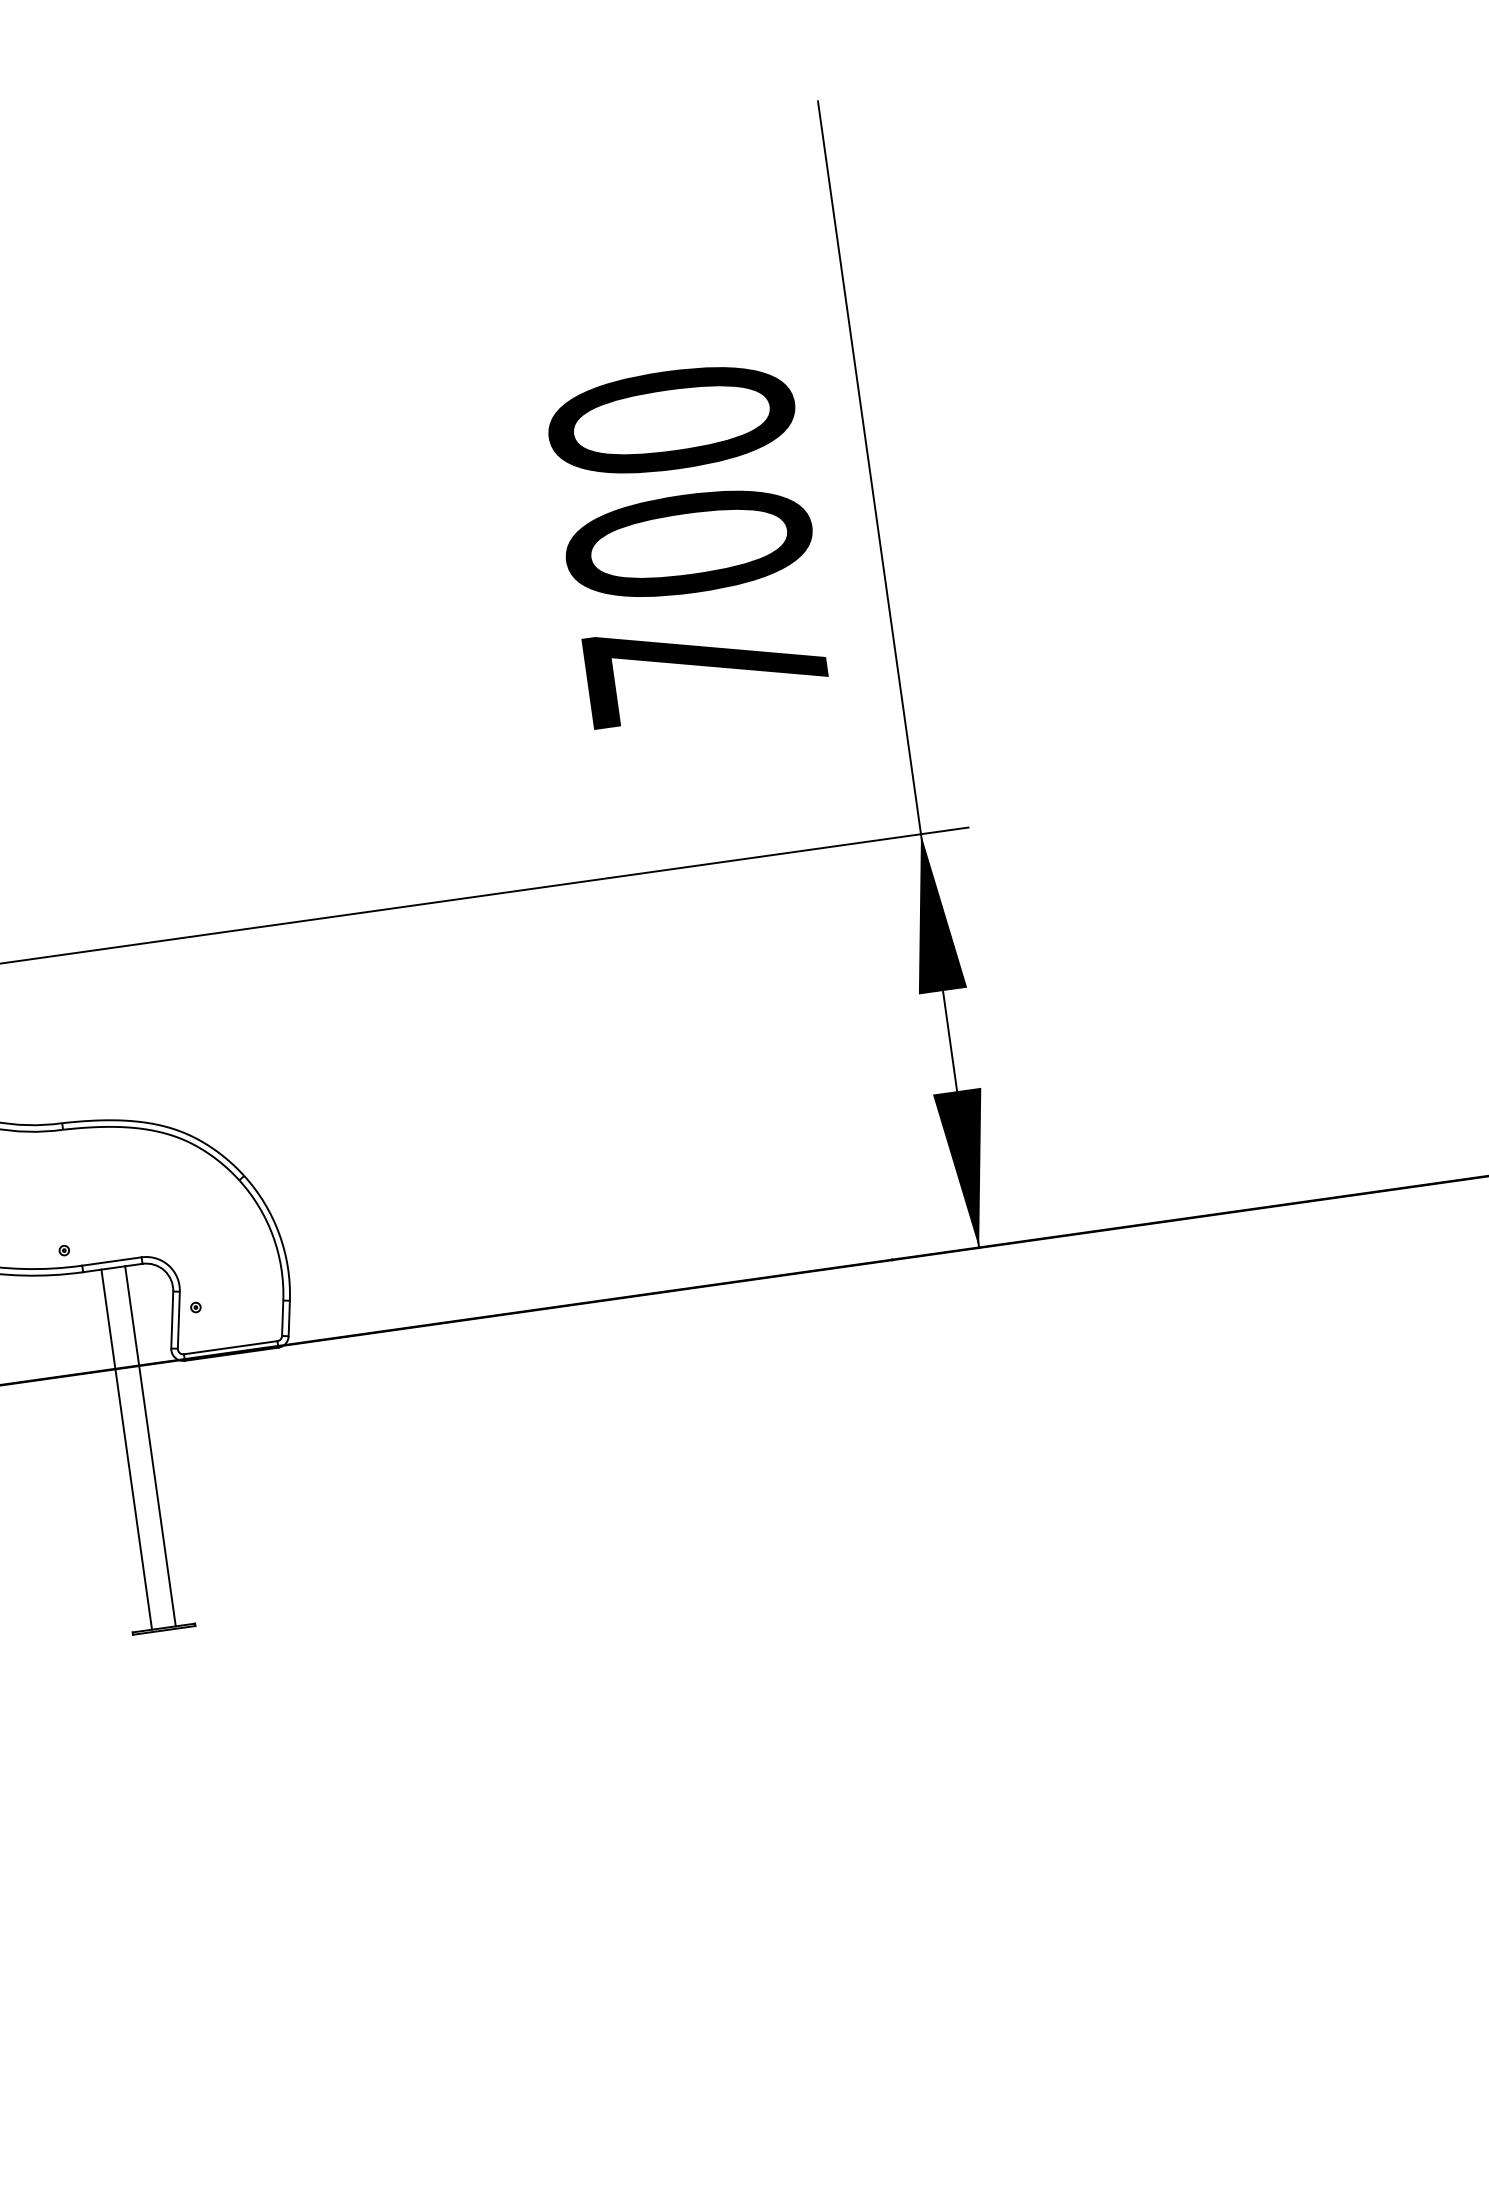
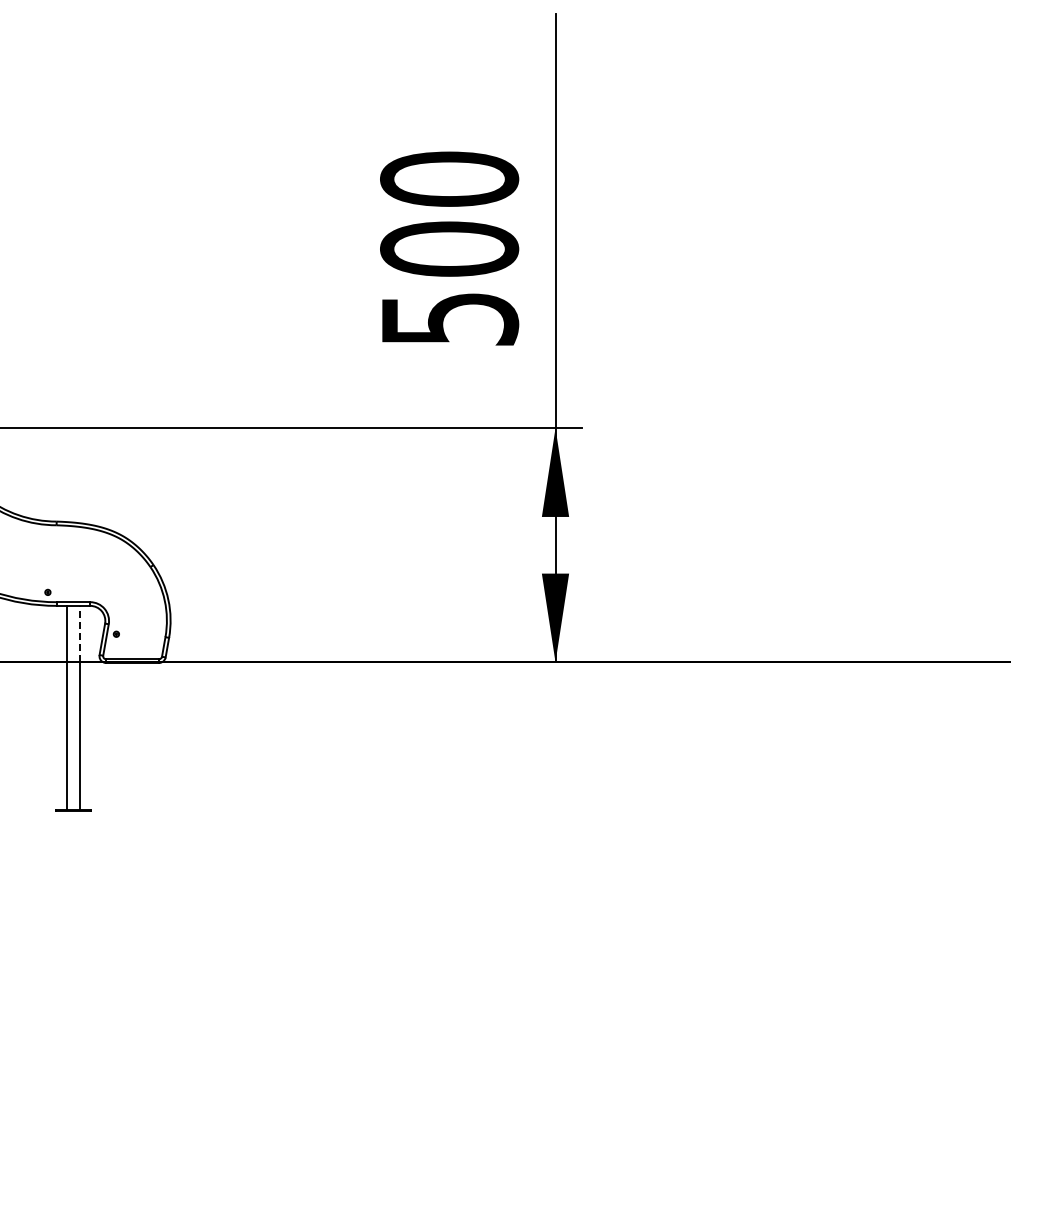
text: (708, 668) -> (450, 319), 700 -> 500
line: (132, 1315) -> (80, 633), solid -> dashed

